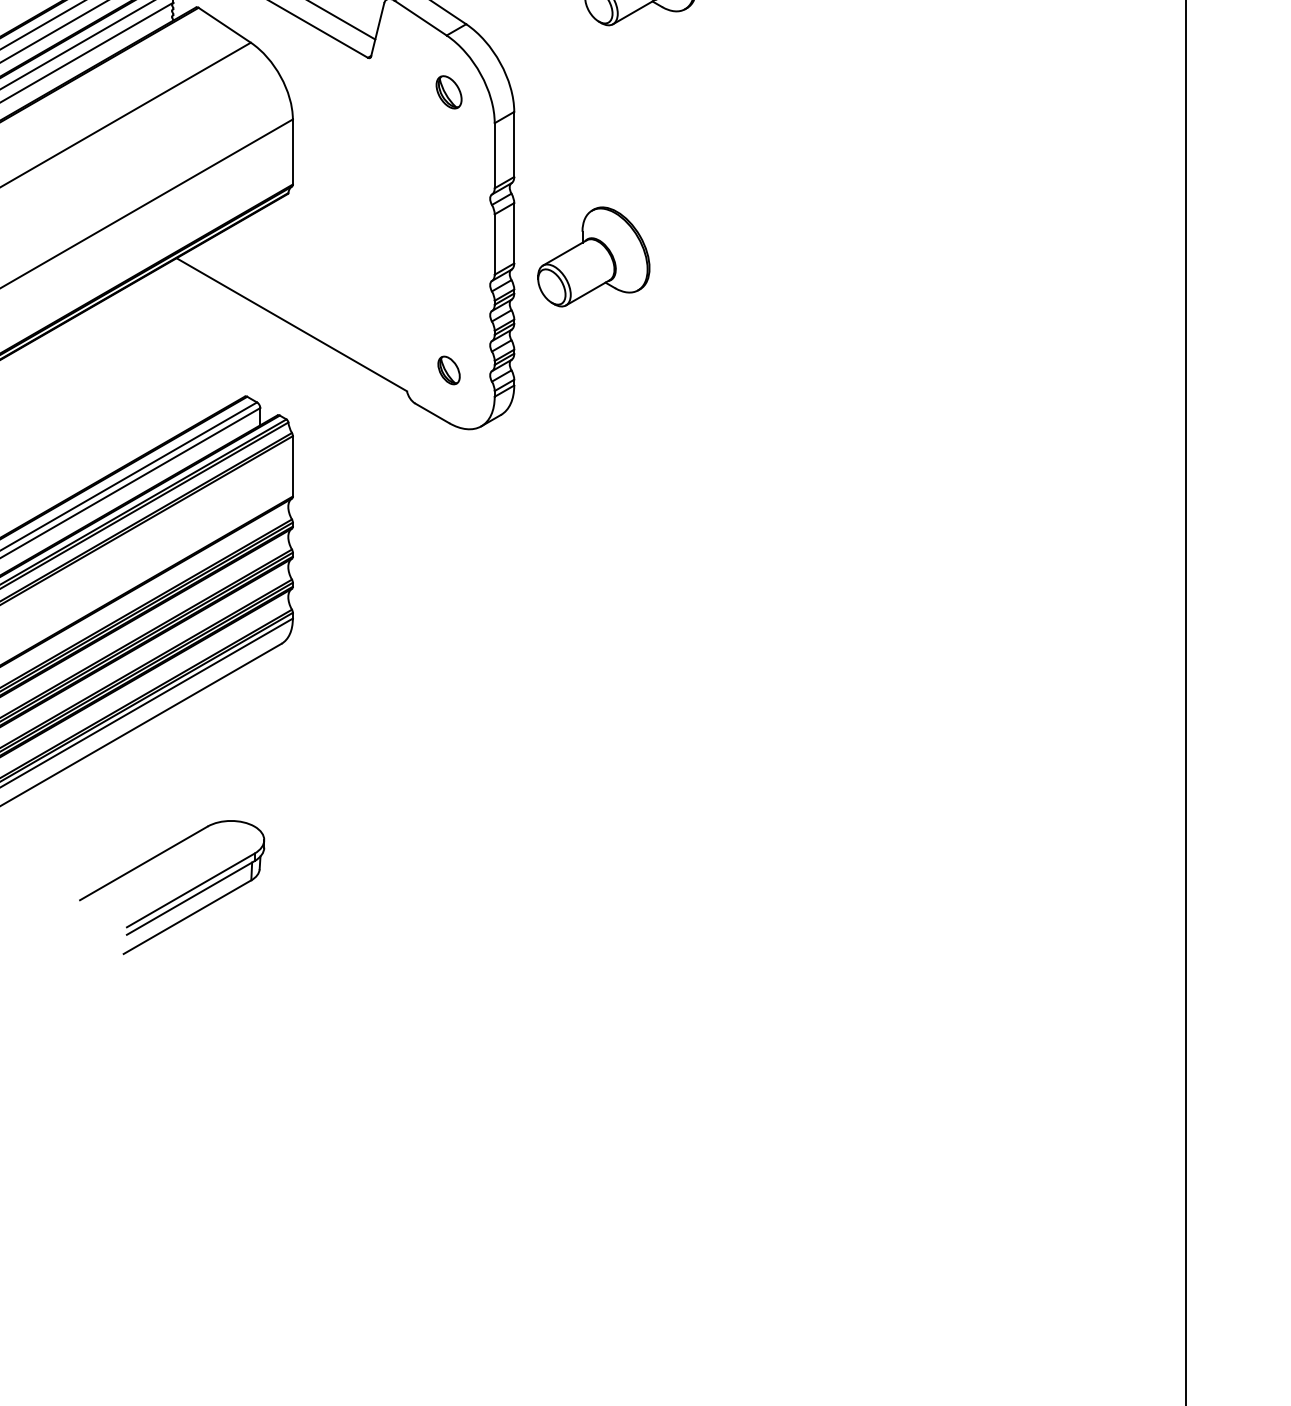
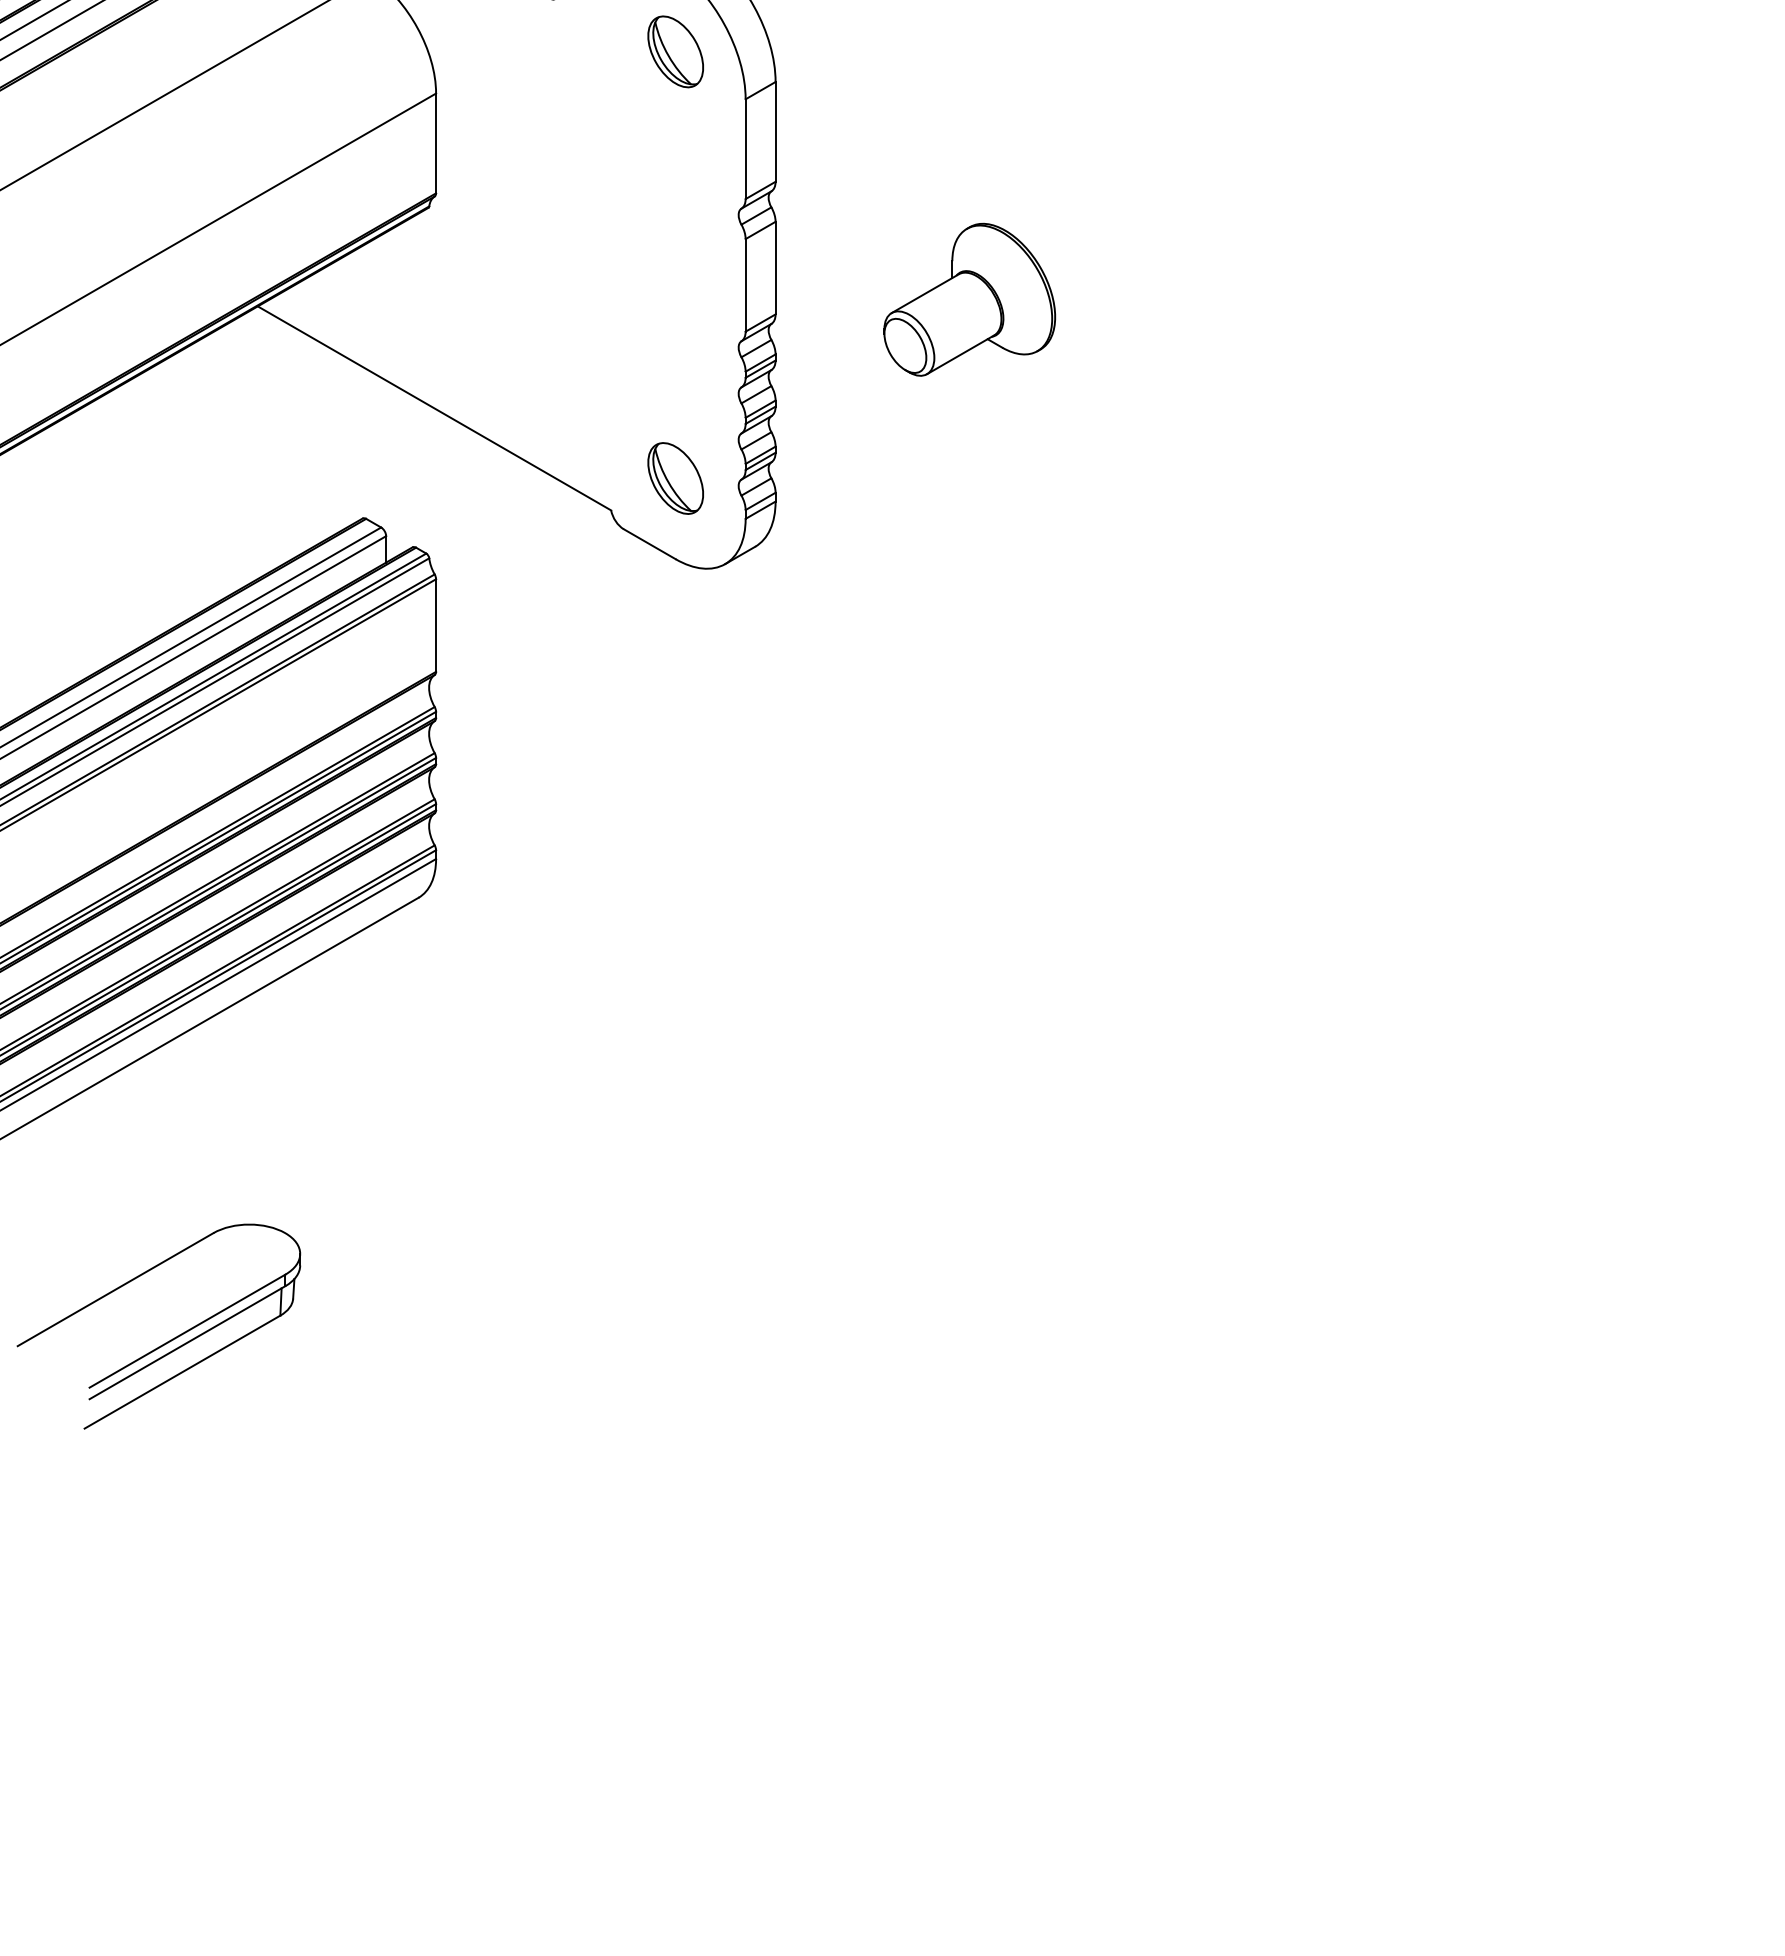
part: (448, 92) -> (674, 52), size x1.43
part: (593, 256) -> (969, 299), moved
part: (448, 370) -> (674, 478), size x1.67
part: (179, 895) -> (170, 1338), moved

